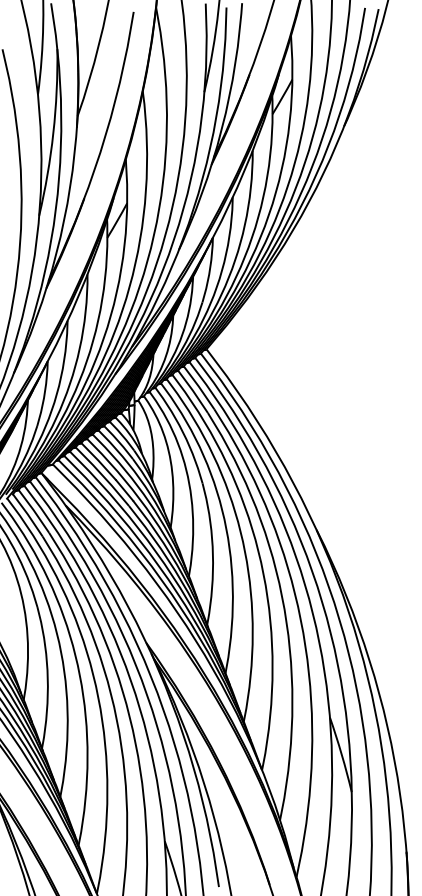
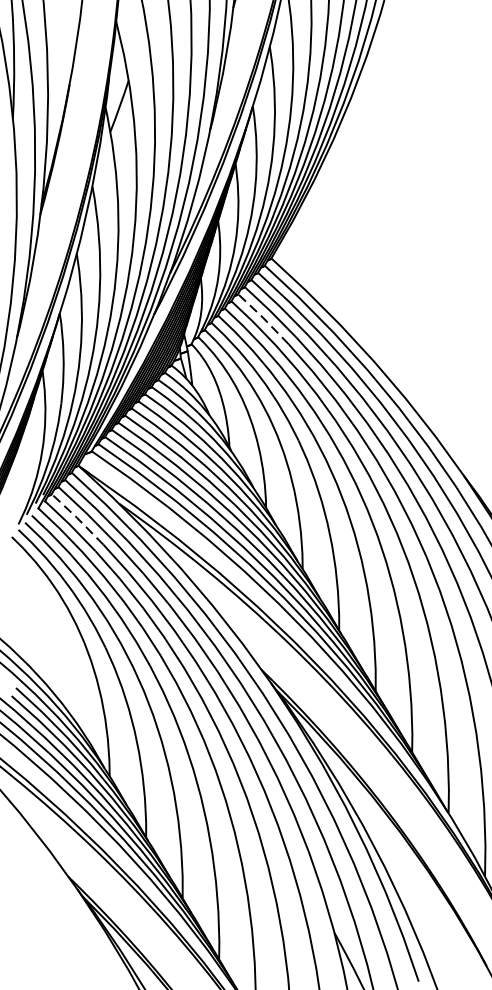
line: (192, 390) -> (262, 317), solid -> dashed
line: (33, 510) -> (76, 518), solid -> dashed

